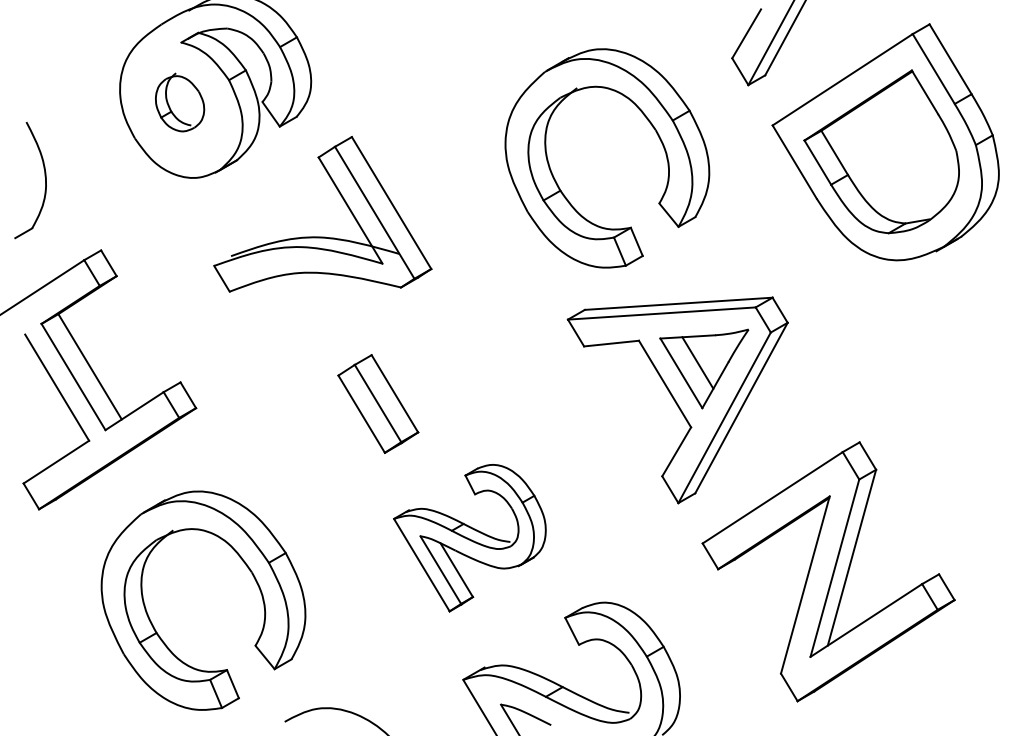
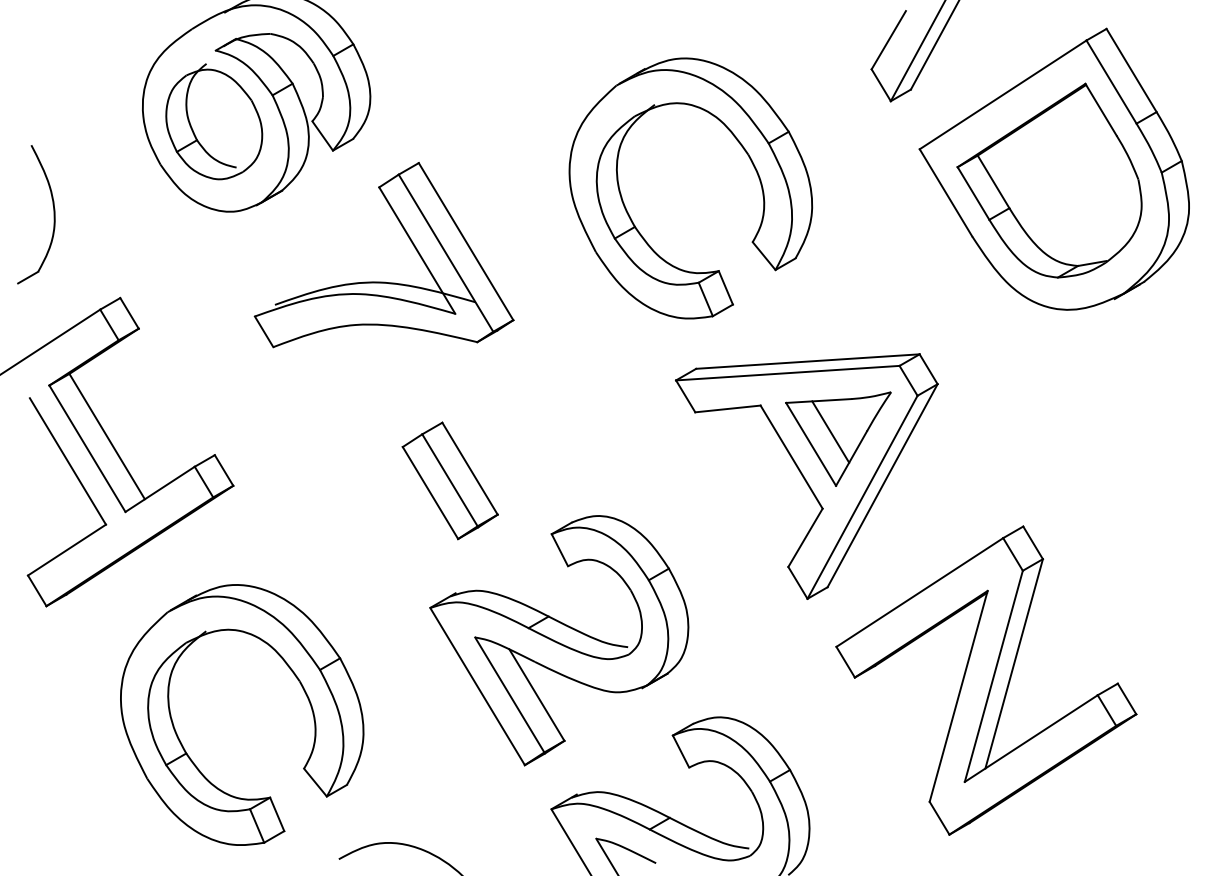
part: (179, 102) -> (213, 121), size x1.67
part: (652, 127) -> (744, 151), moved
part: (469, 537) -> (558, 639), size x1.43

